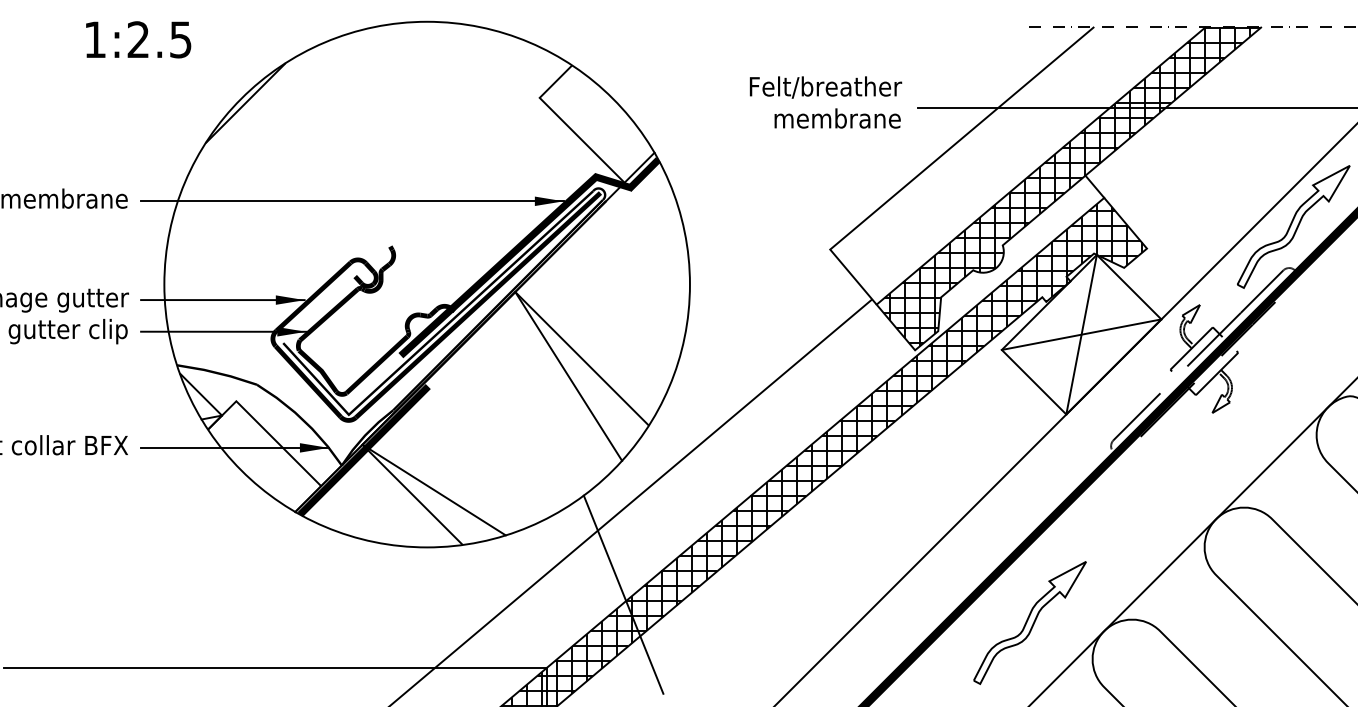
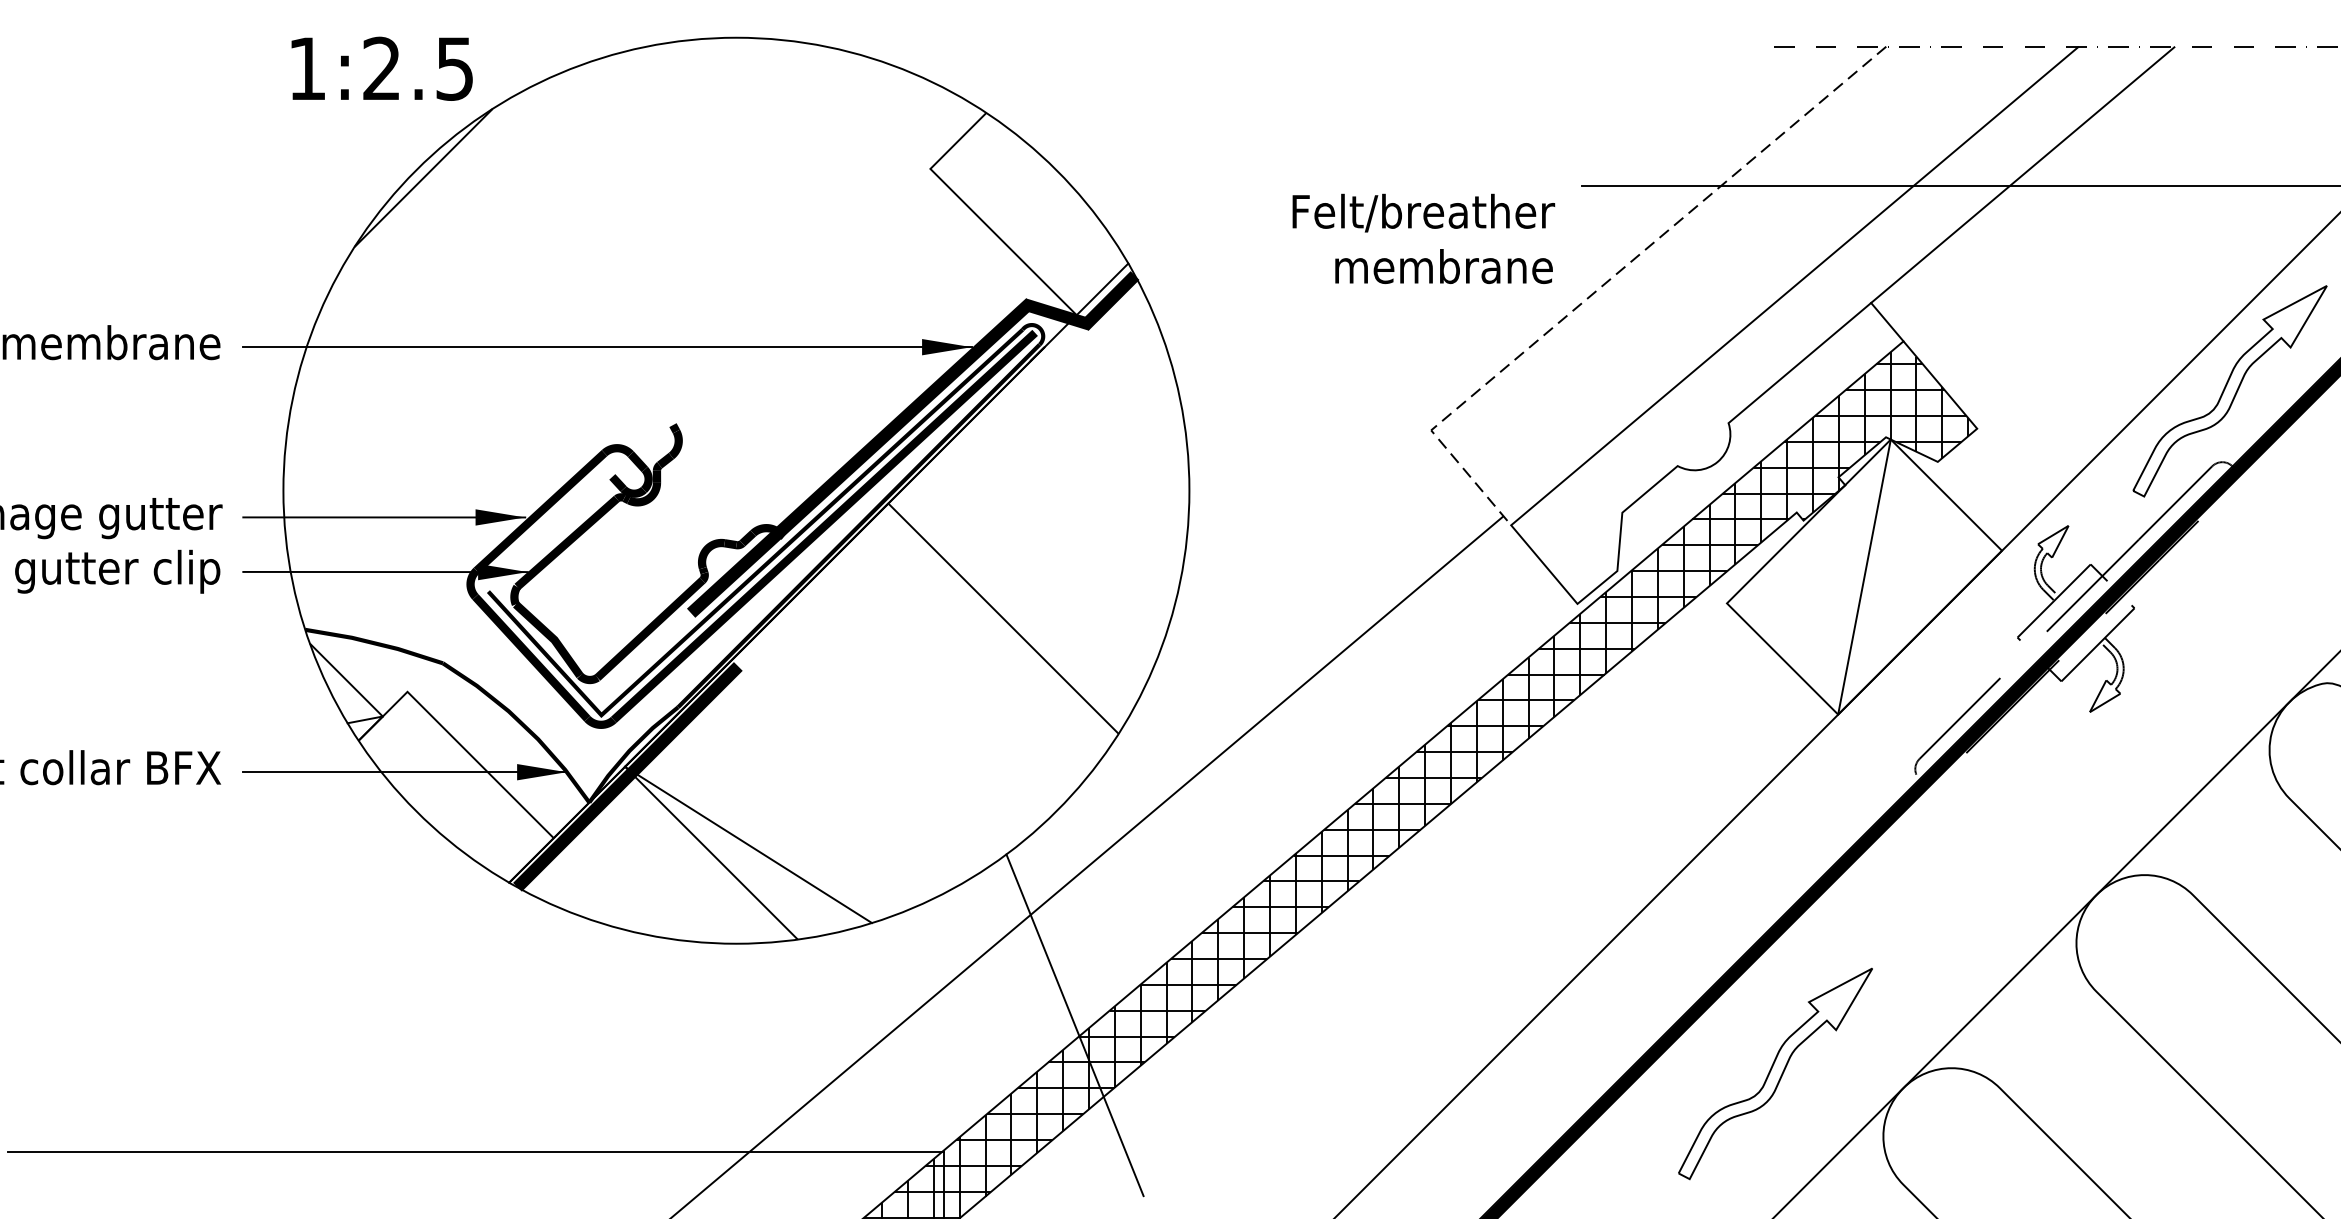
text: (138, 39) -> (381, 68), moved
text: (825, 102) -> (1423, 238), moved
line: (934, 162) -> (1610, 280), solid -> dashed
hatch: (1071, 186) -> (1847, 321), removed
line: (1081, 334) -> (1864, 576), removed
line: (568, 376) -> (980, 649), removed

